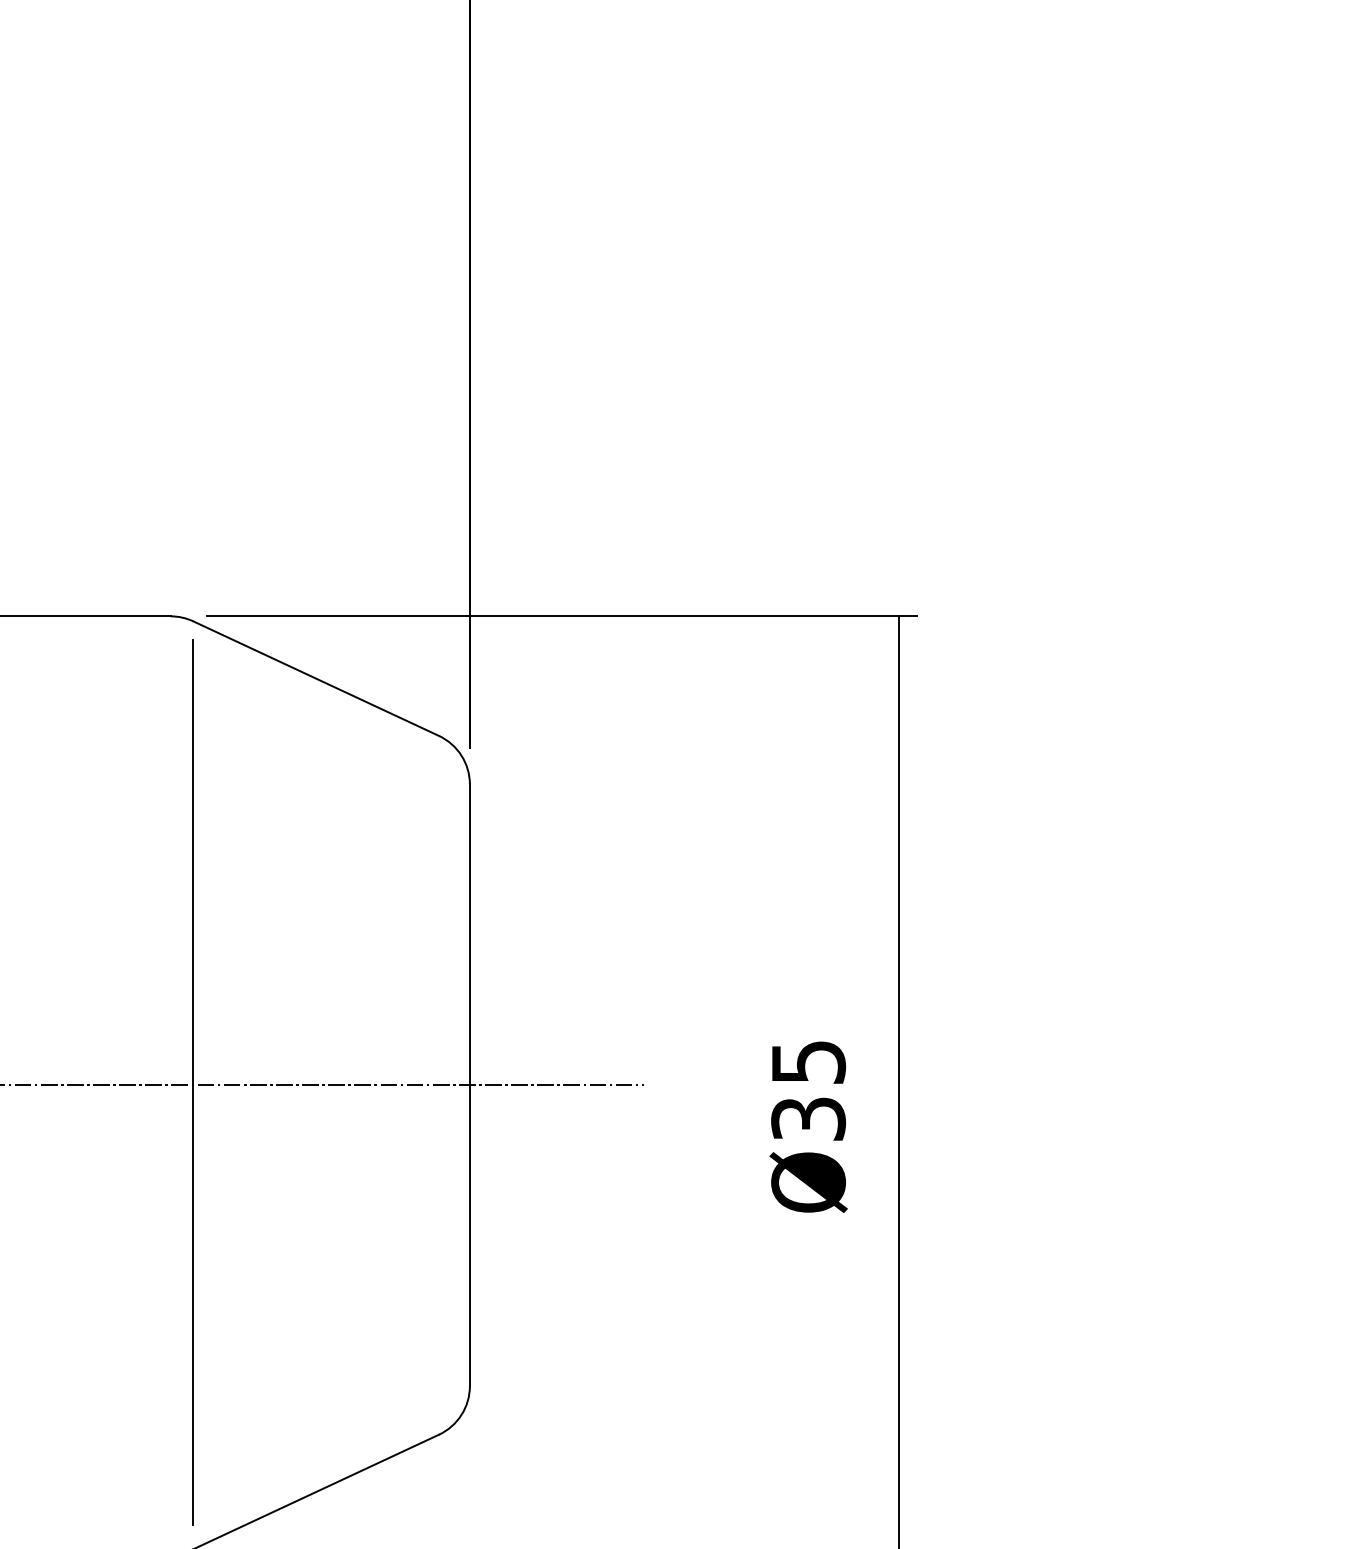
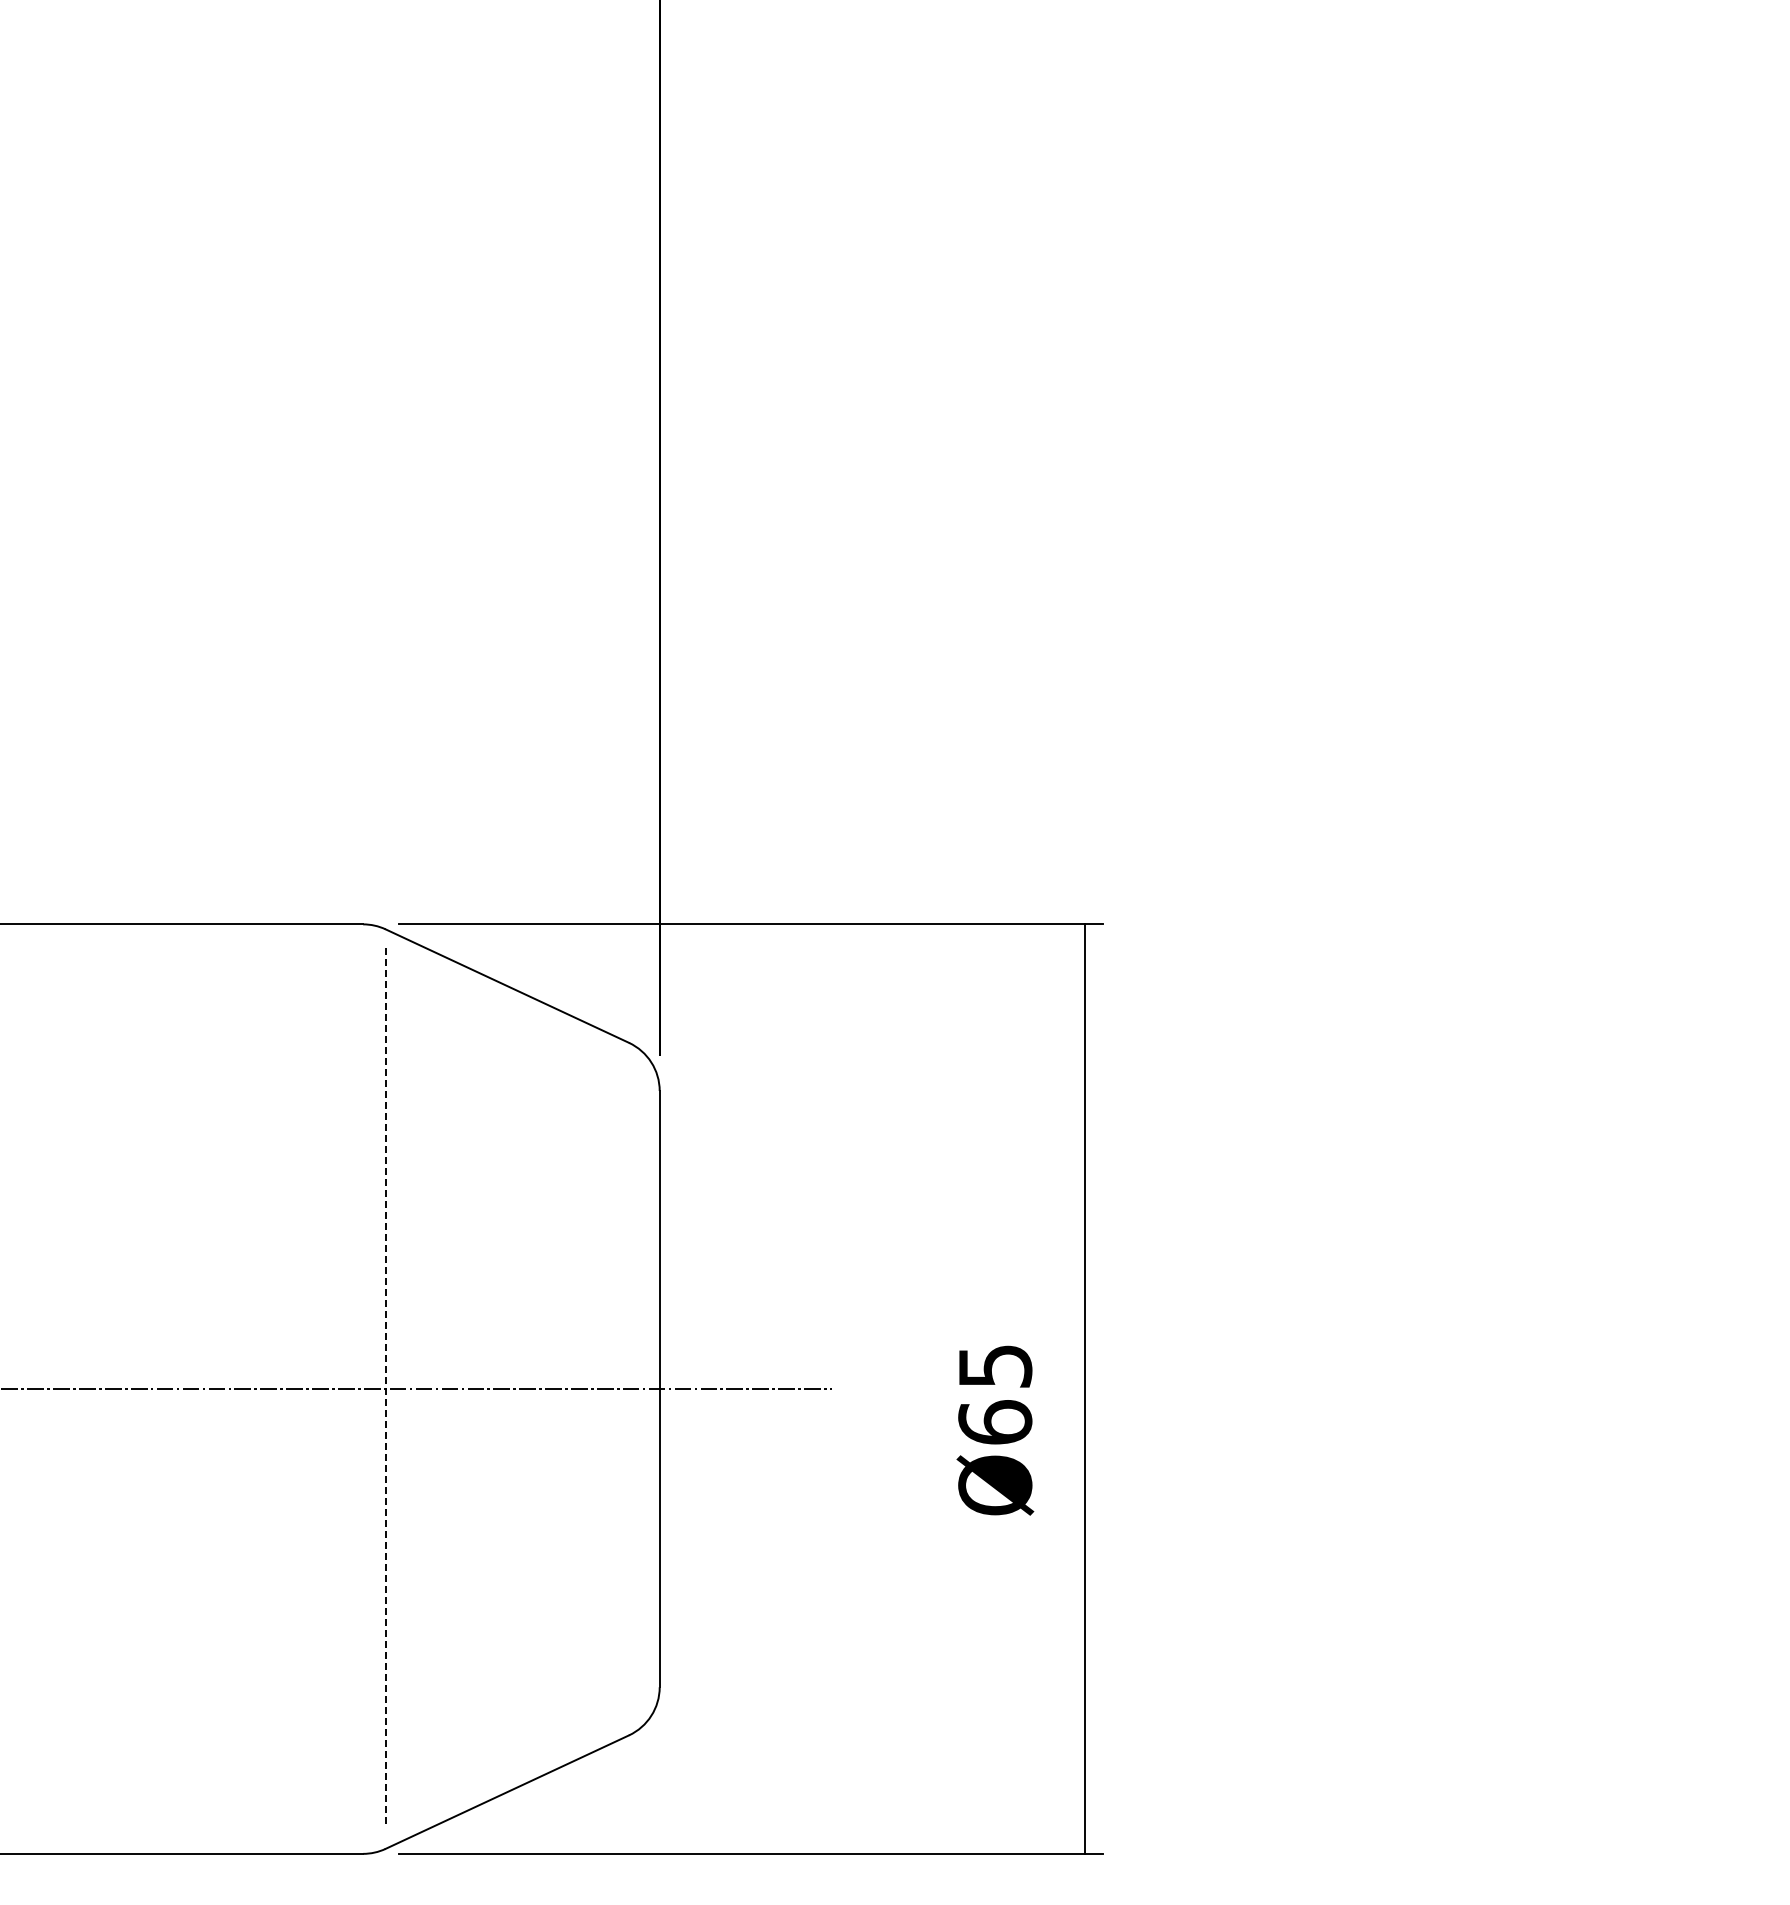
line: (193, 1082) -> (385, 1386), solid -> dashed
text: (808, 1119) -> (995, 1422), Ø35 -> Ø65

